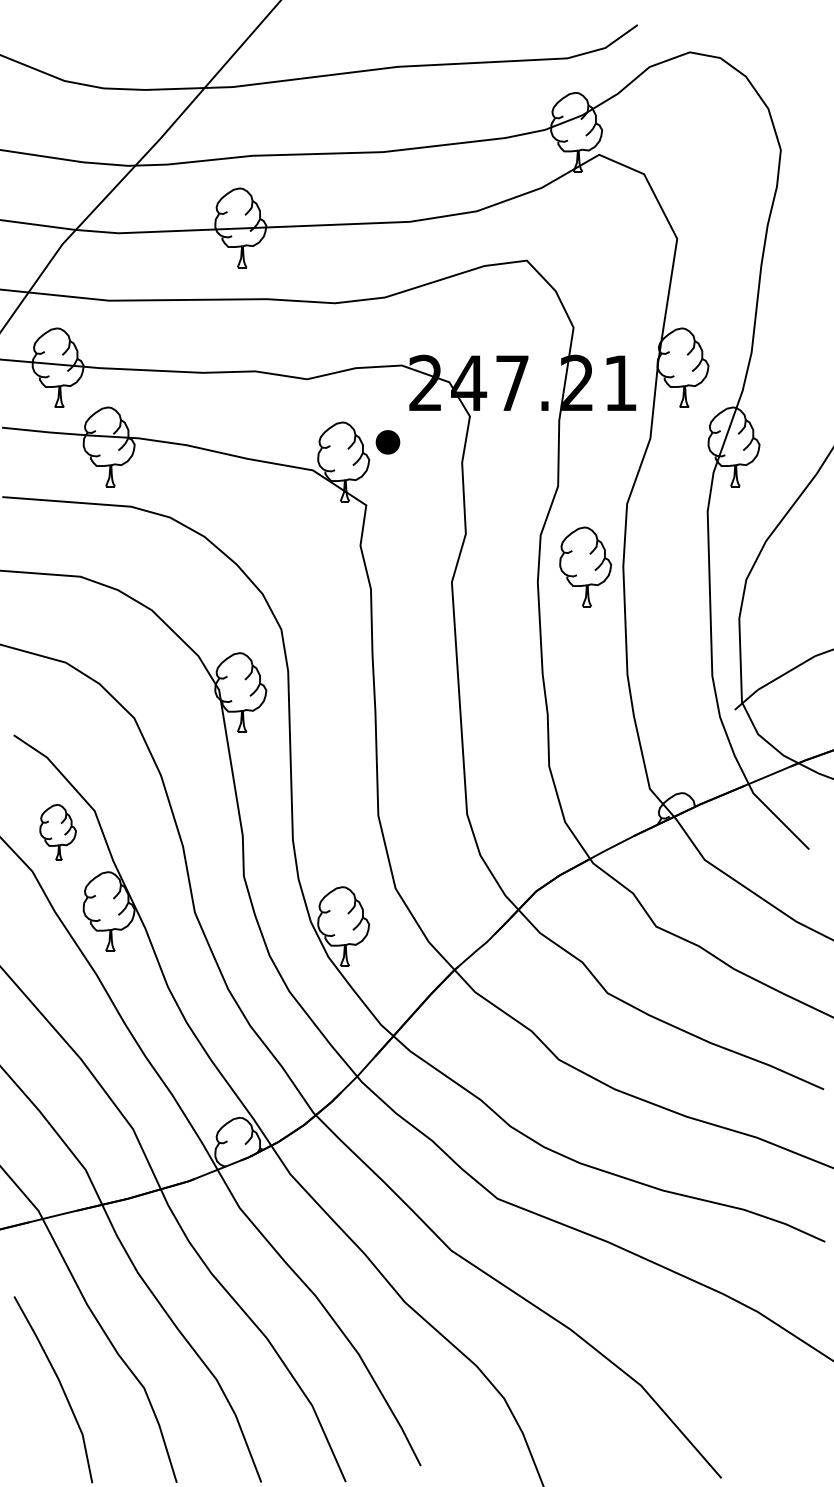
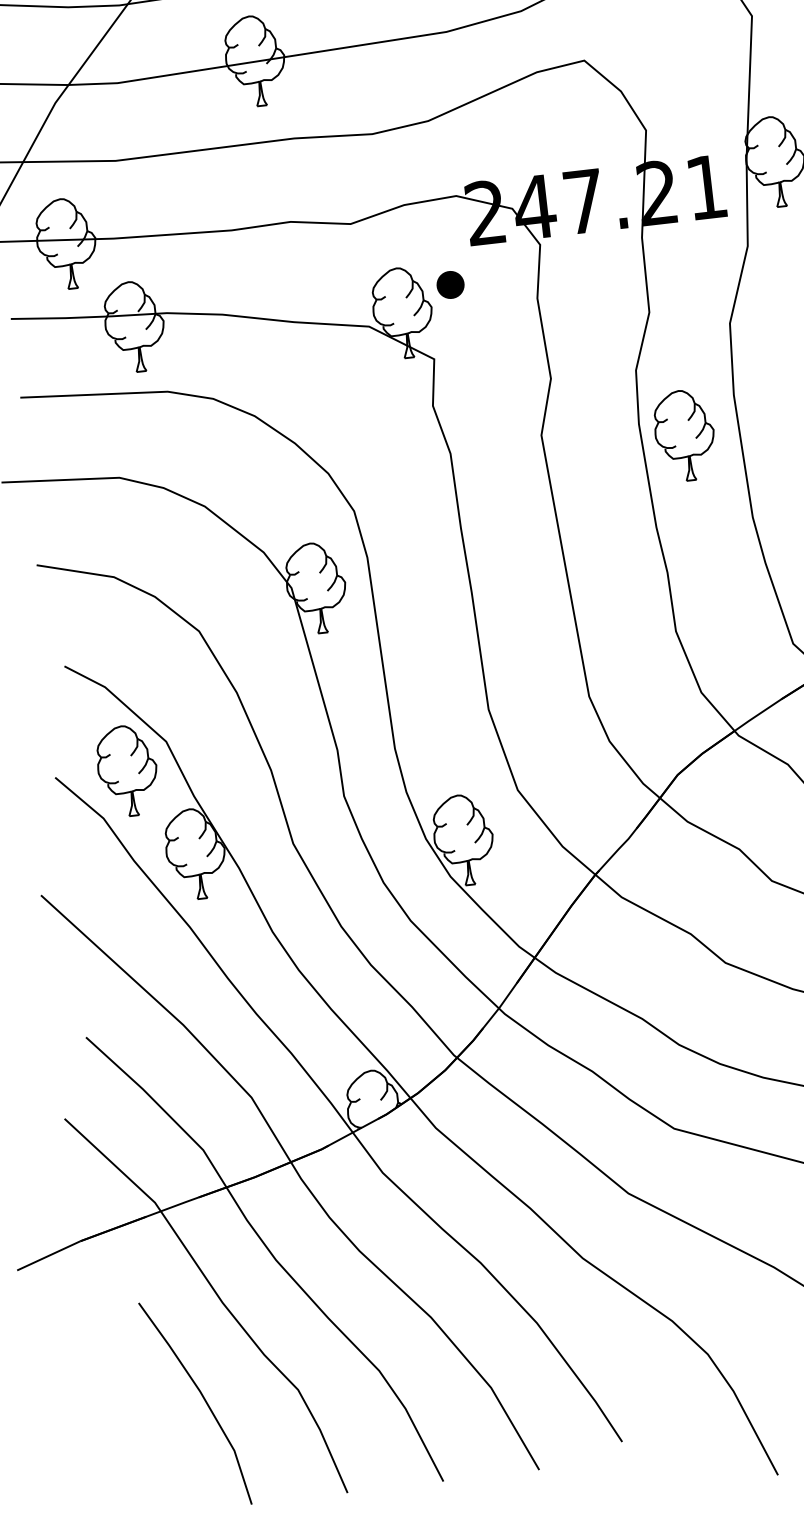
part: (585, 566) -> (684, 435), moved
part: (57, 832) -> (126, 770), size x1.43

